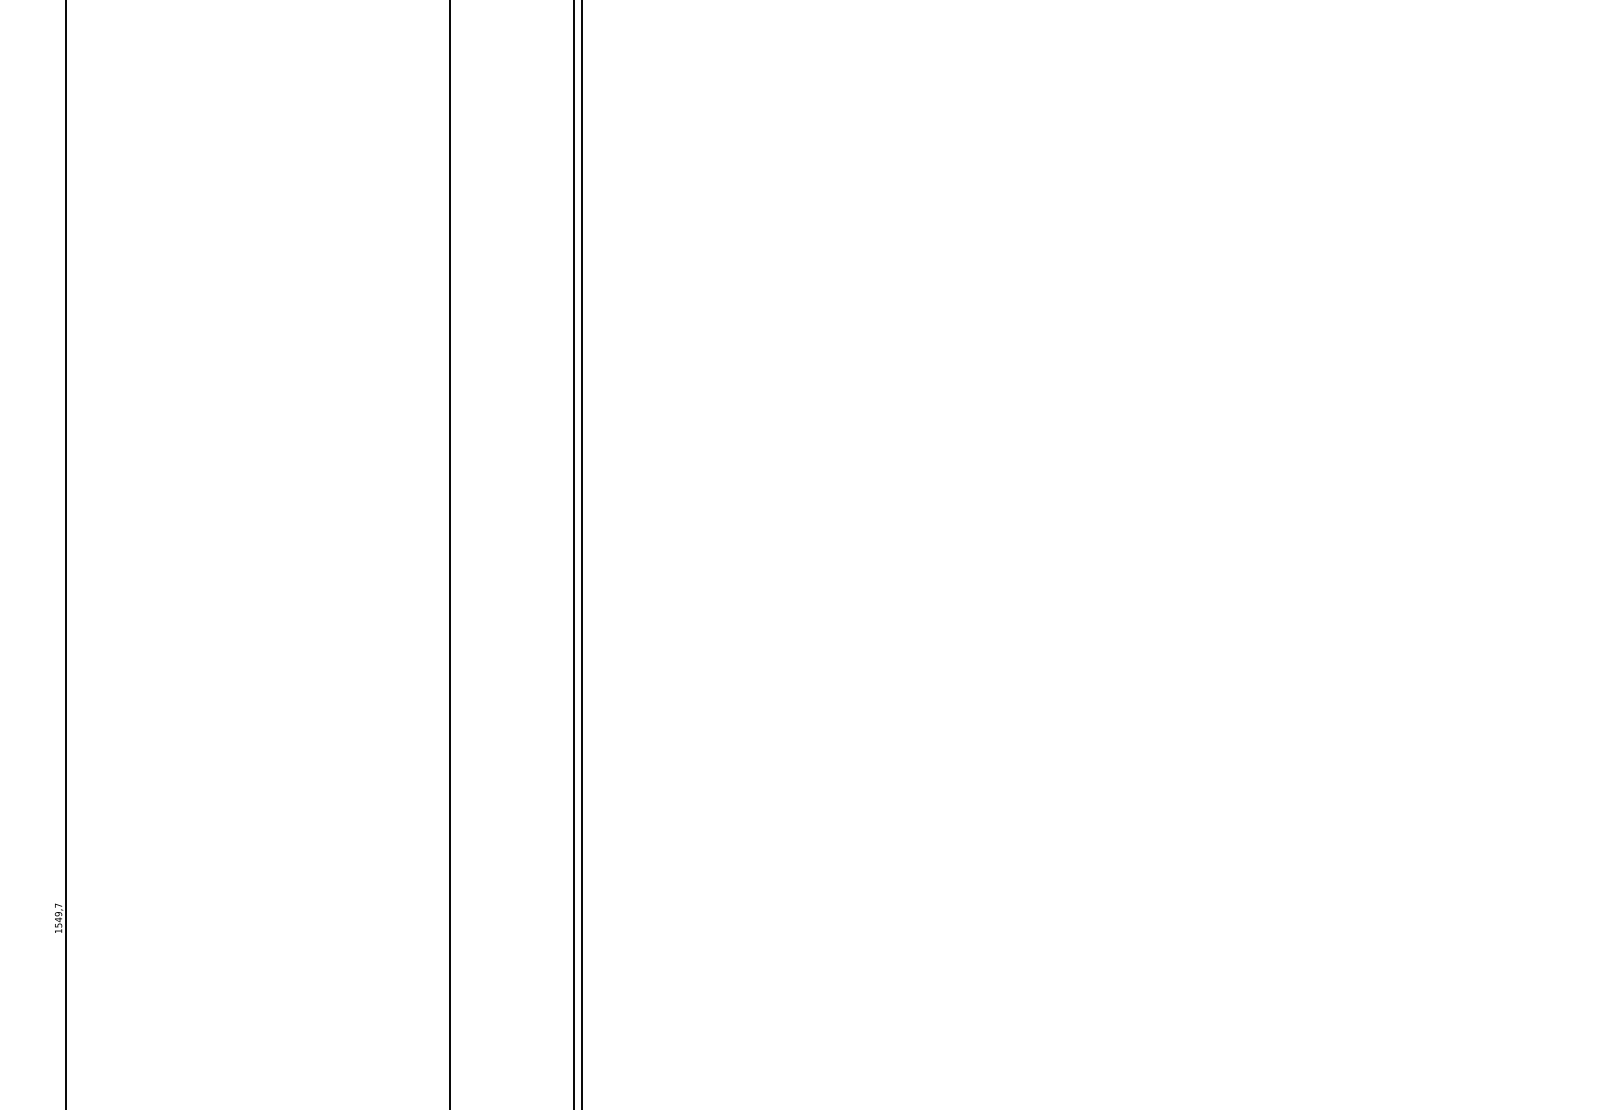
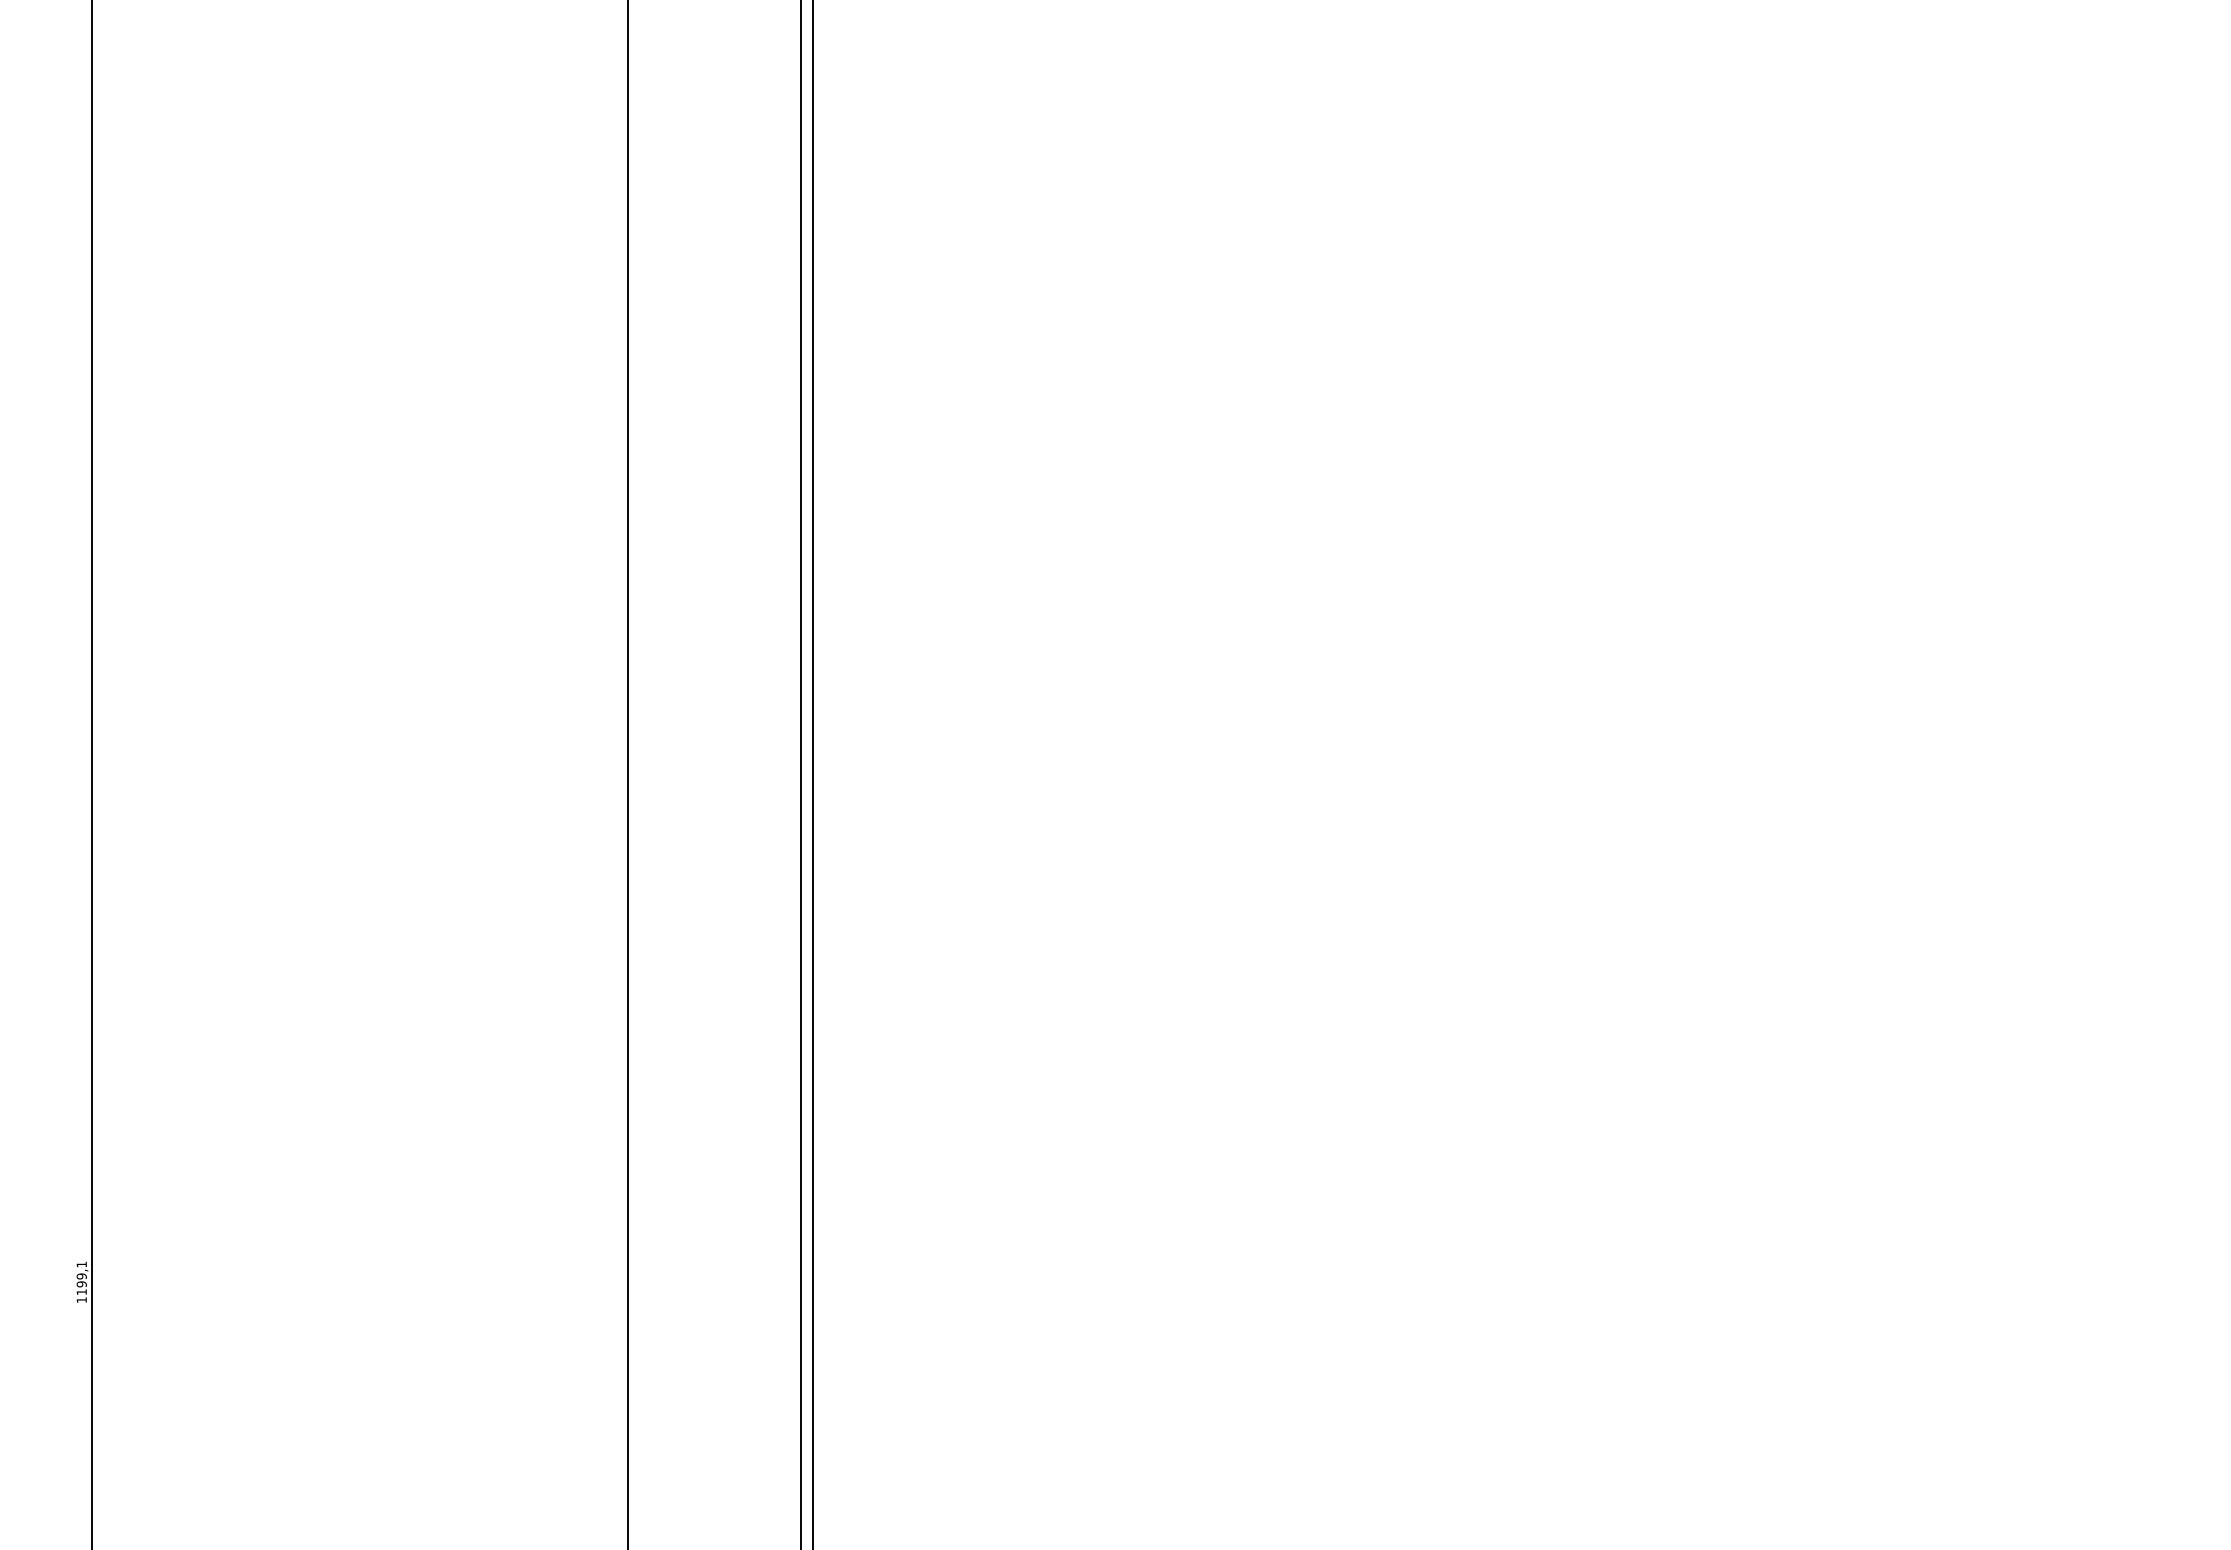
text: (58, 915) -> (81, 1278), 1549,7 -> 1199,1

